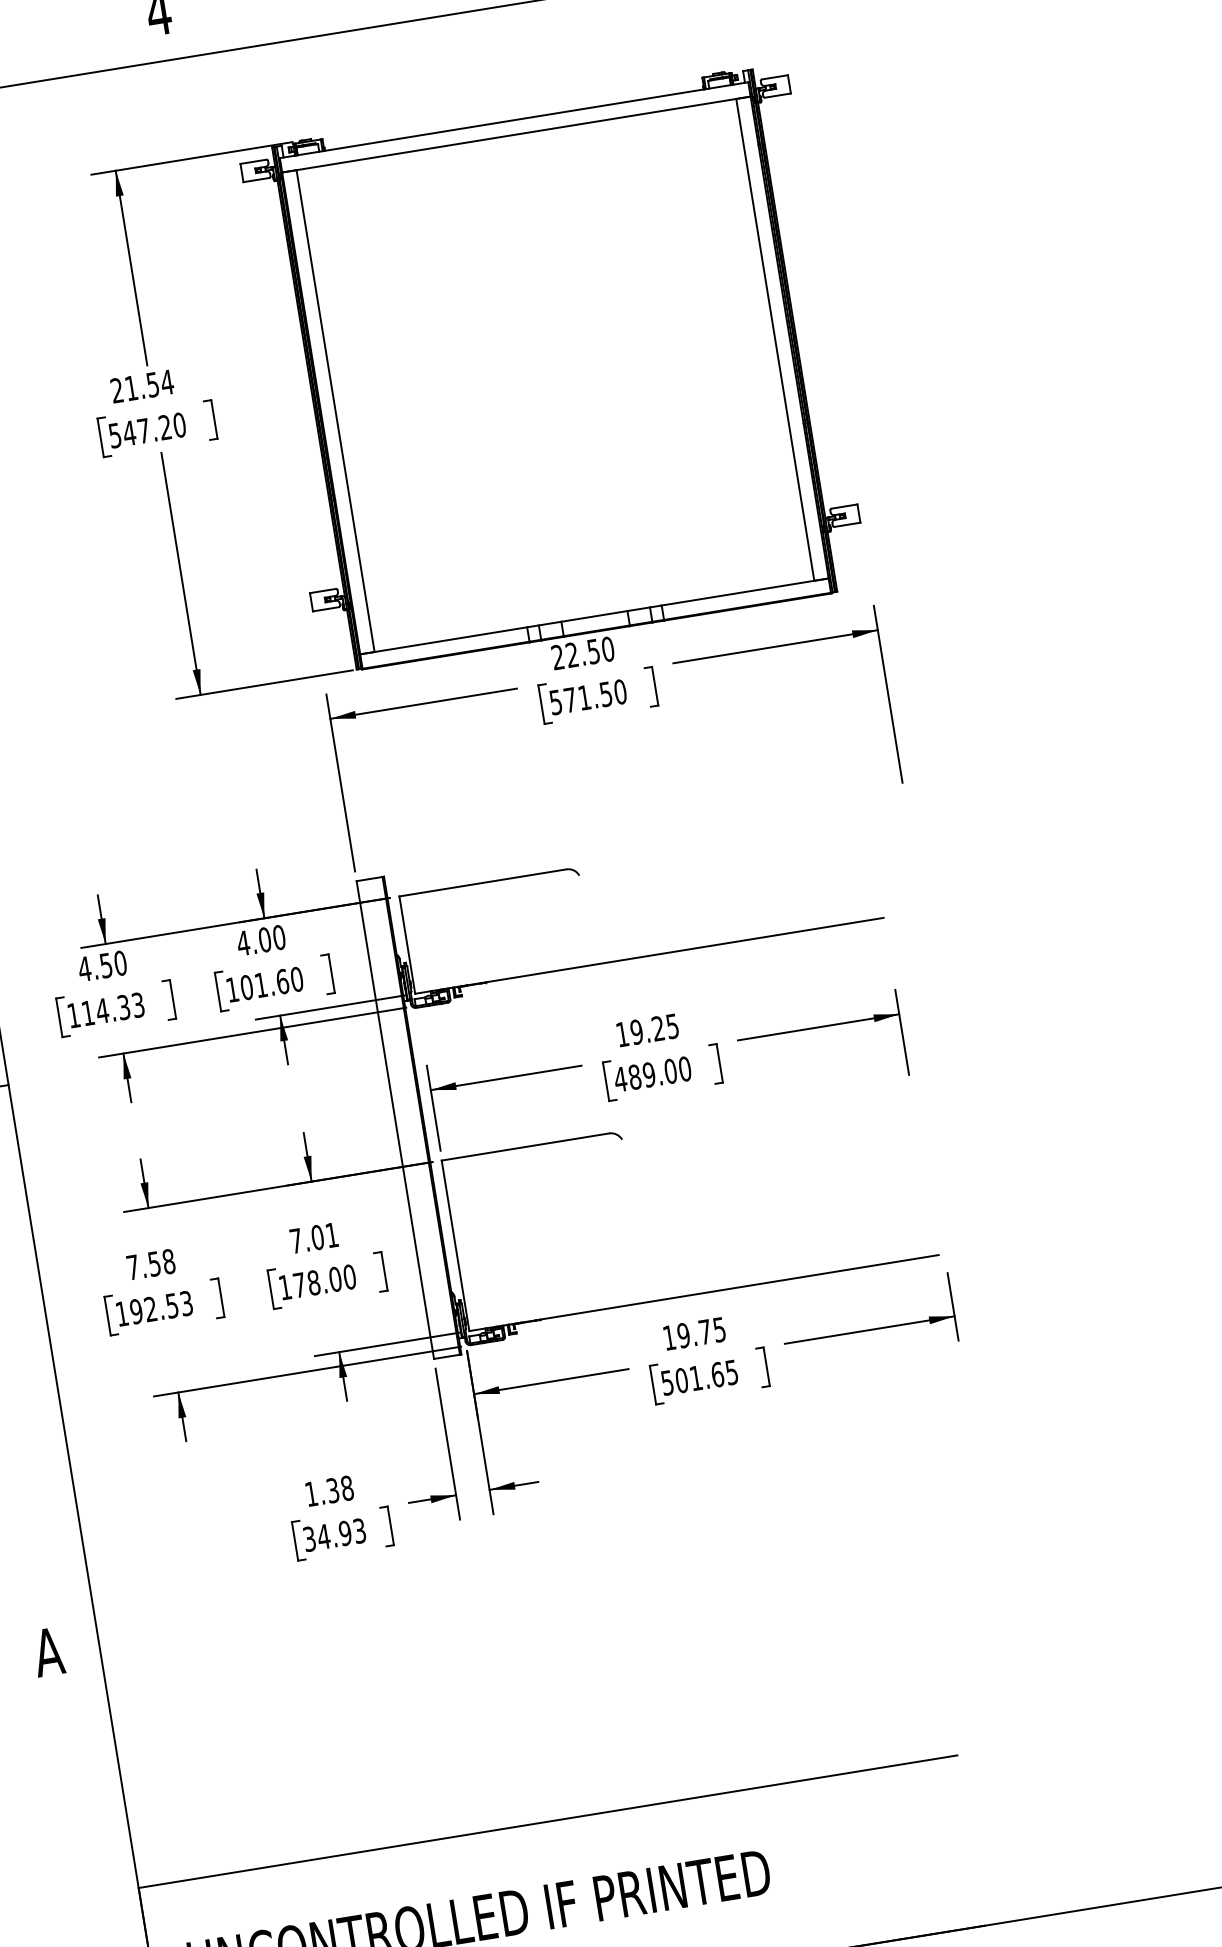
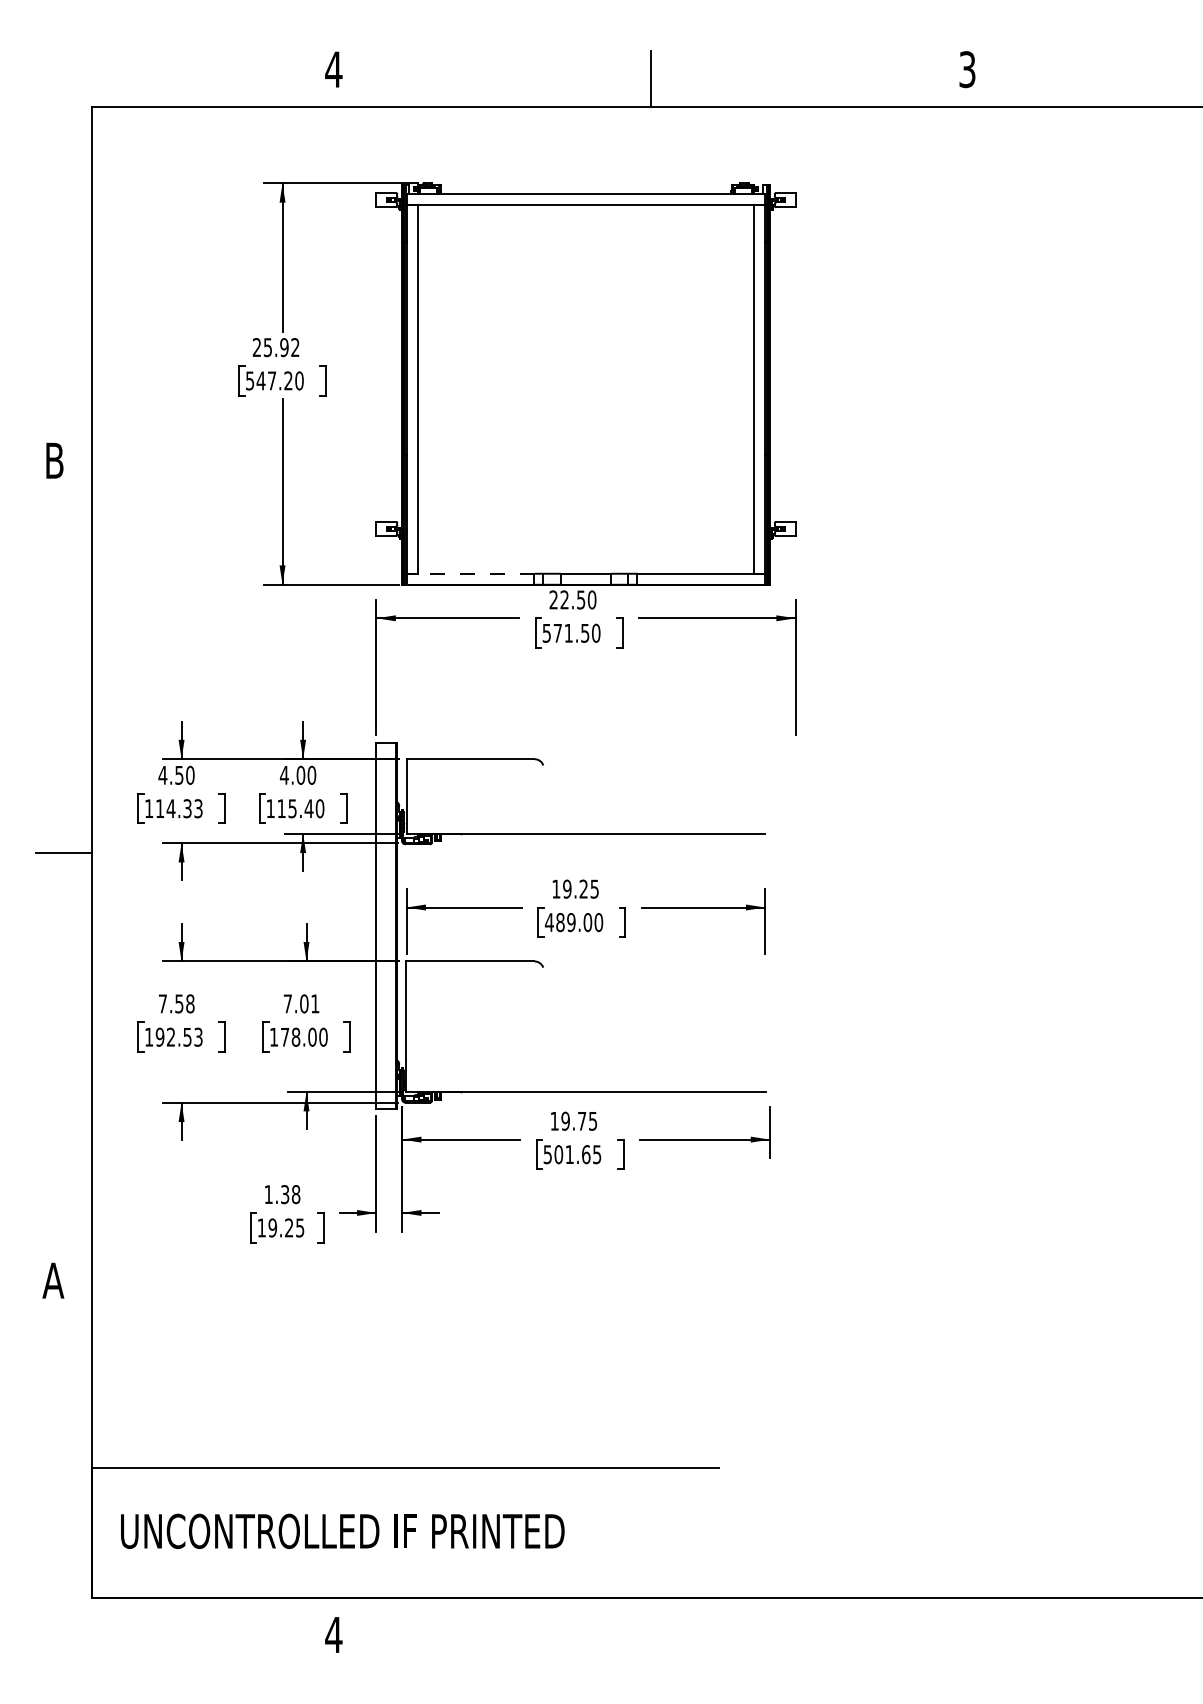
text: (149, 385) -> (281, 347), 21.54 -> 25.92
line: (443, 640) -> (470, 573), solid -> dashed
text: (264, 984) -> (295, 808), 101.60 -> 115.40
text: (333, 1534) -> (280, 1227), 34.93 -> 19.25

